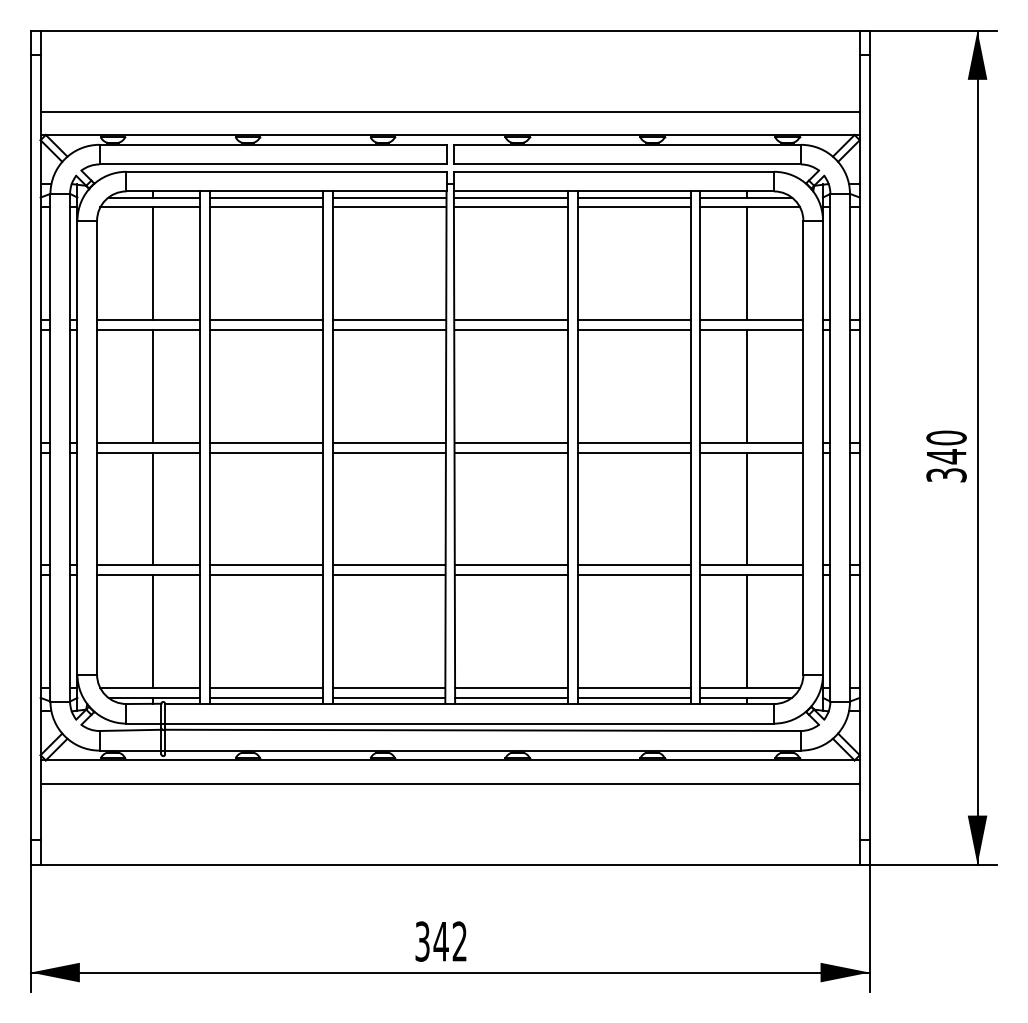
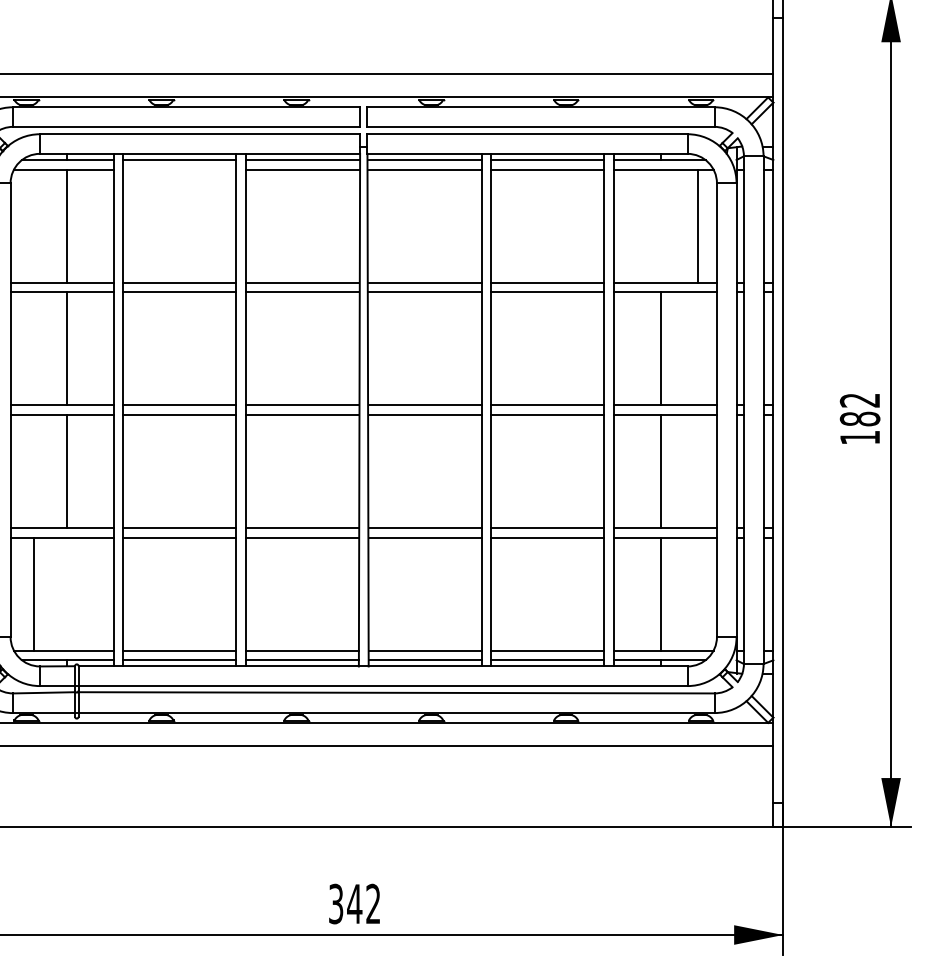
line: (265, 207) -> (179, 169), removed
line: (746, 263) -> (697, 225), moved
text: (946, 456) -> (860, 418), 340 -> 182
line: (153, 631) -> (34, 593), moved

